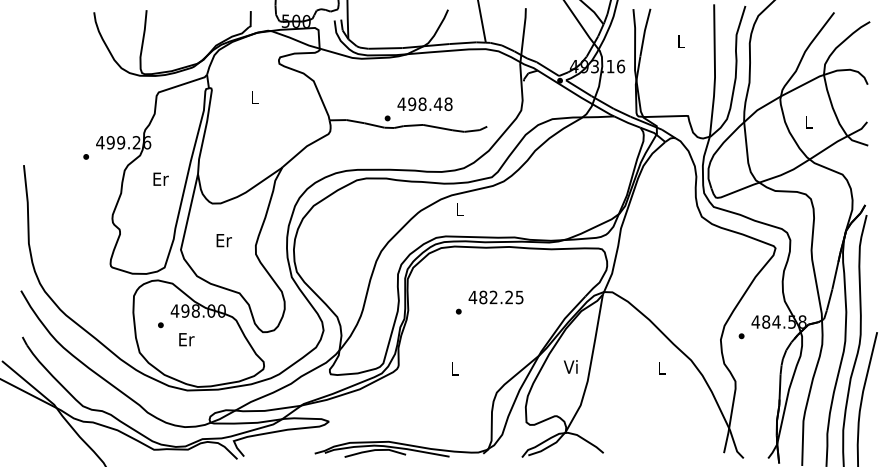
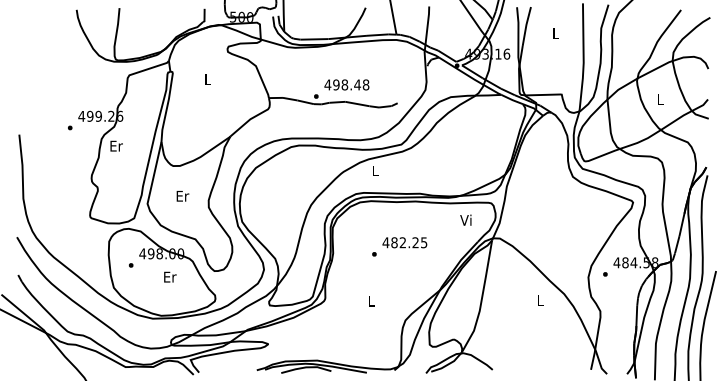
text: (160, 178) -> (116, 145), moved
text: (186, 339) -> (170, 277), moved
text: (570, 366) -> (465, 219), moved

